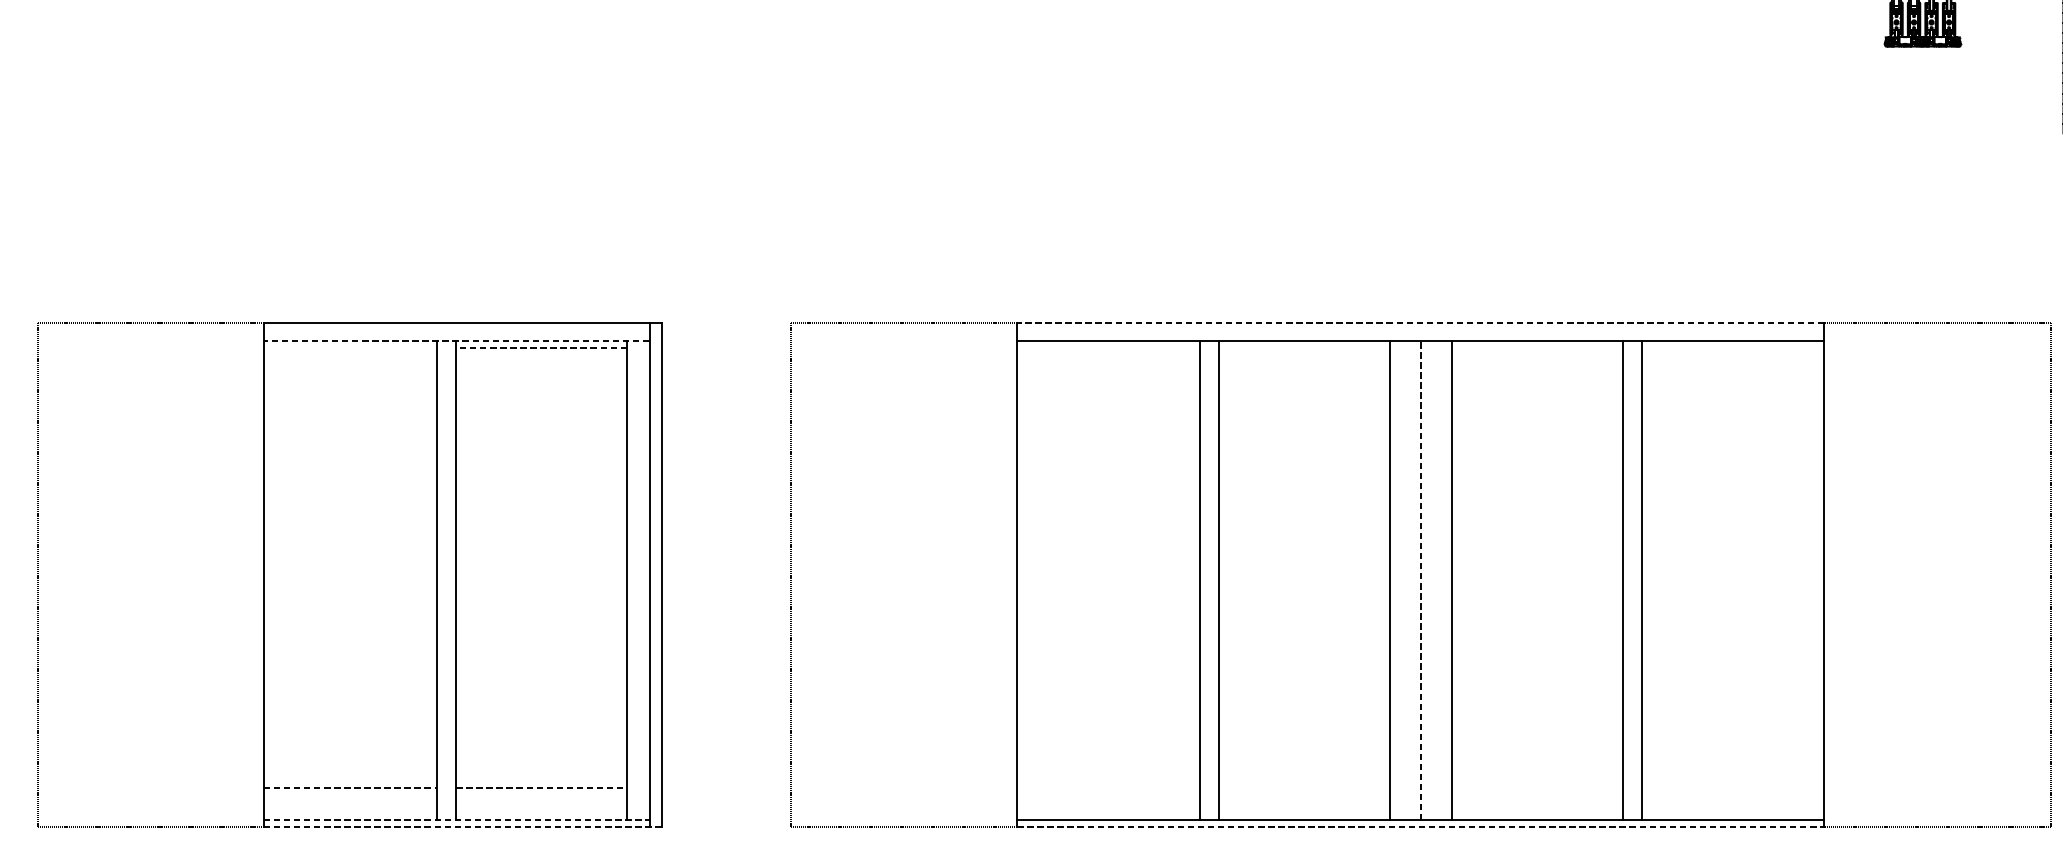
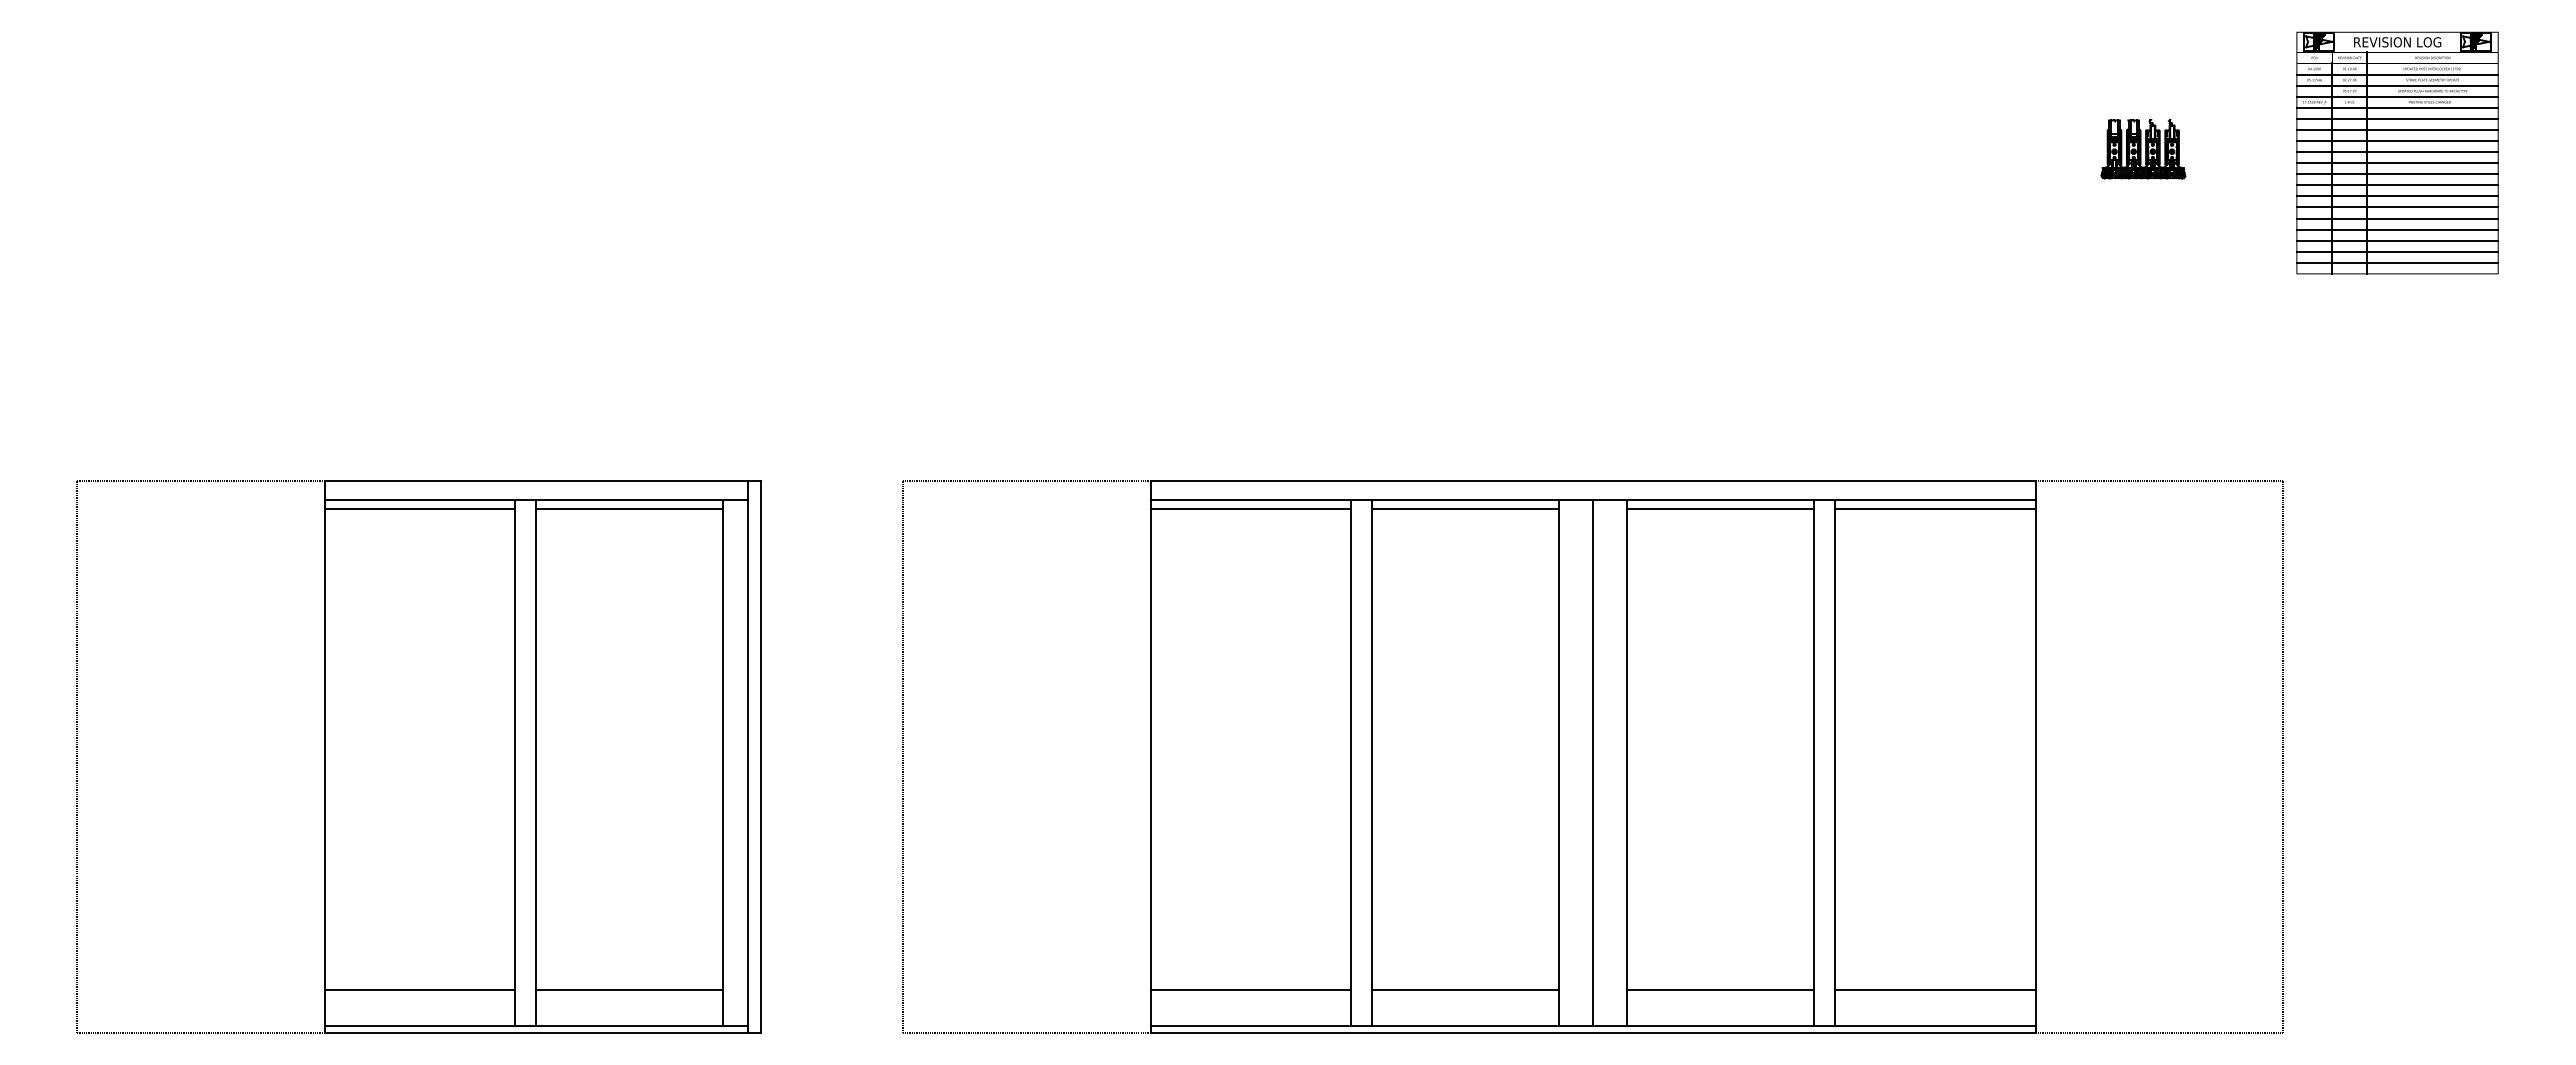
hatch: (1904, 40) -> (2123, 171), added
hatch: (1940, 40) -> (2162, 171), added
line: (1420, 323) -> (1592, 481), dashed -> solid
line: (455, 340) -> (535, 500), dashed -> solid
line: (350, 347) -> (420, 508), added
line: (541, 347) -> (629, 508), dashed -> solid
line: (1108, 347) -> (1250, 508), added
line: (1304, 347) -> (1465, 508), added
line: (1537, 347) -> (1720, 508), added
line: (1733, 347) -> (1935, 508), added
line: (1421, 580) -> (1593, 763), dashed -> solid
line: (350, 787) -> (420, 990), dashed -> solid
line: (541, 787) -> (629, 990), dashed -> solid
line: (1108, 787) -> (1250, 990), added
line: (1304, 787) -> (1465, 990), added
line: (1537, 787) -> (1720, 990), added
line: (1733, 787) -> (1935, 990), added
line: (456, 820) -> (536, 1026), dashed -> solid
line: (463, 827) -> (543, 1033), dashed -> solid
line: (1421, 827) -> (1593, 1033), dashed -> solid

